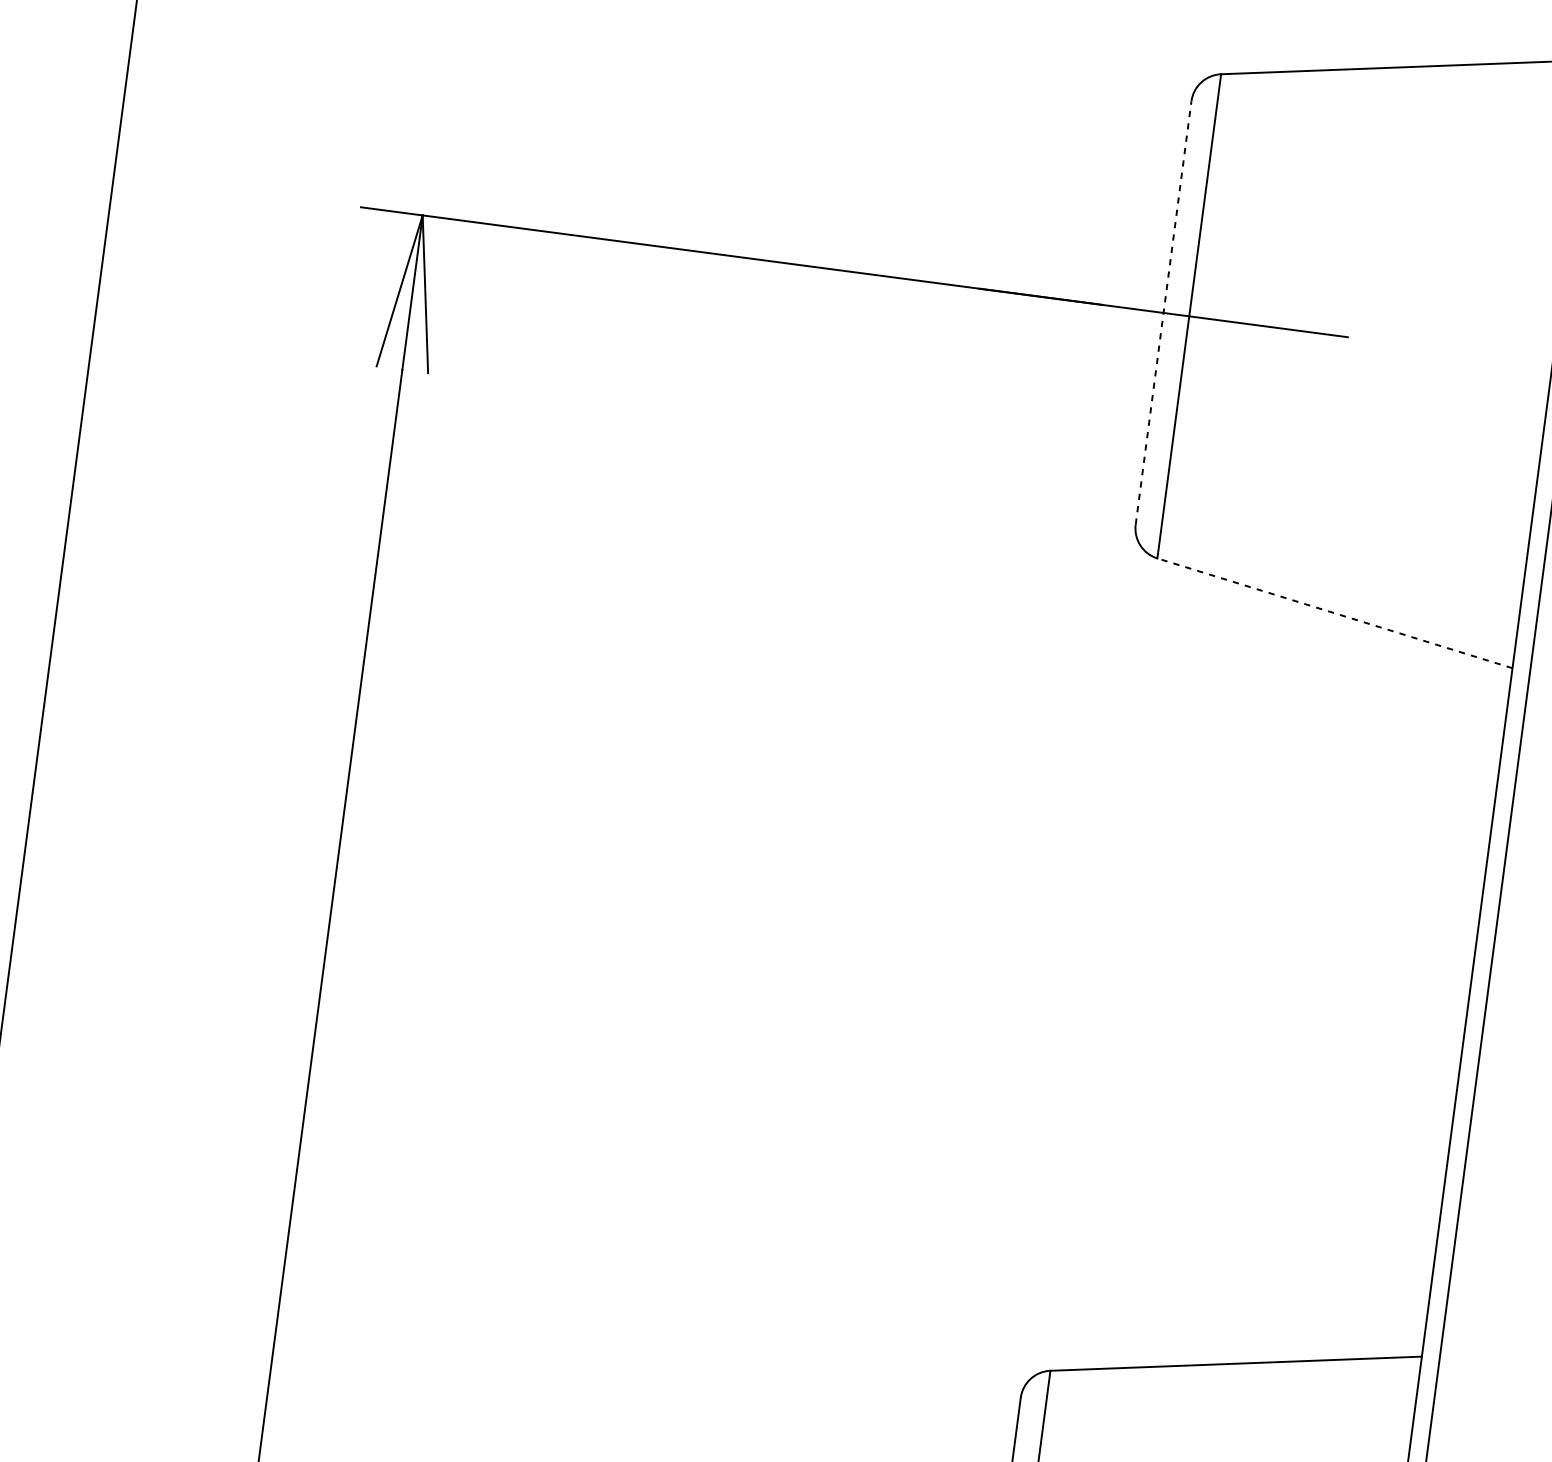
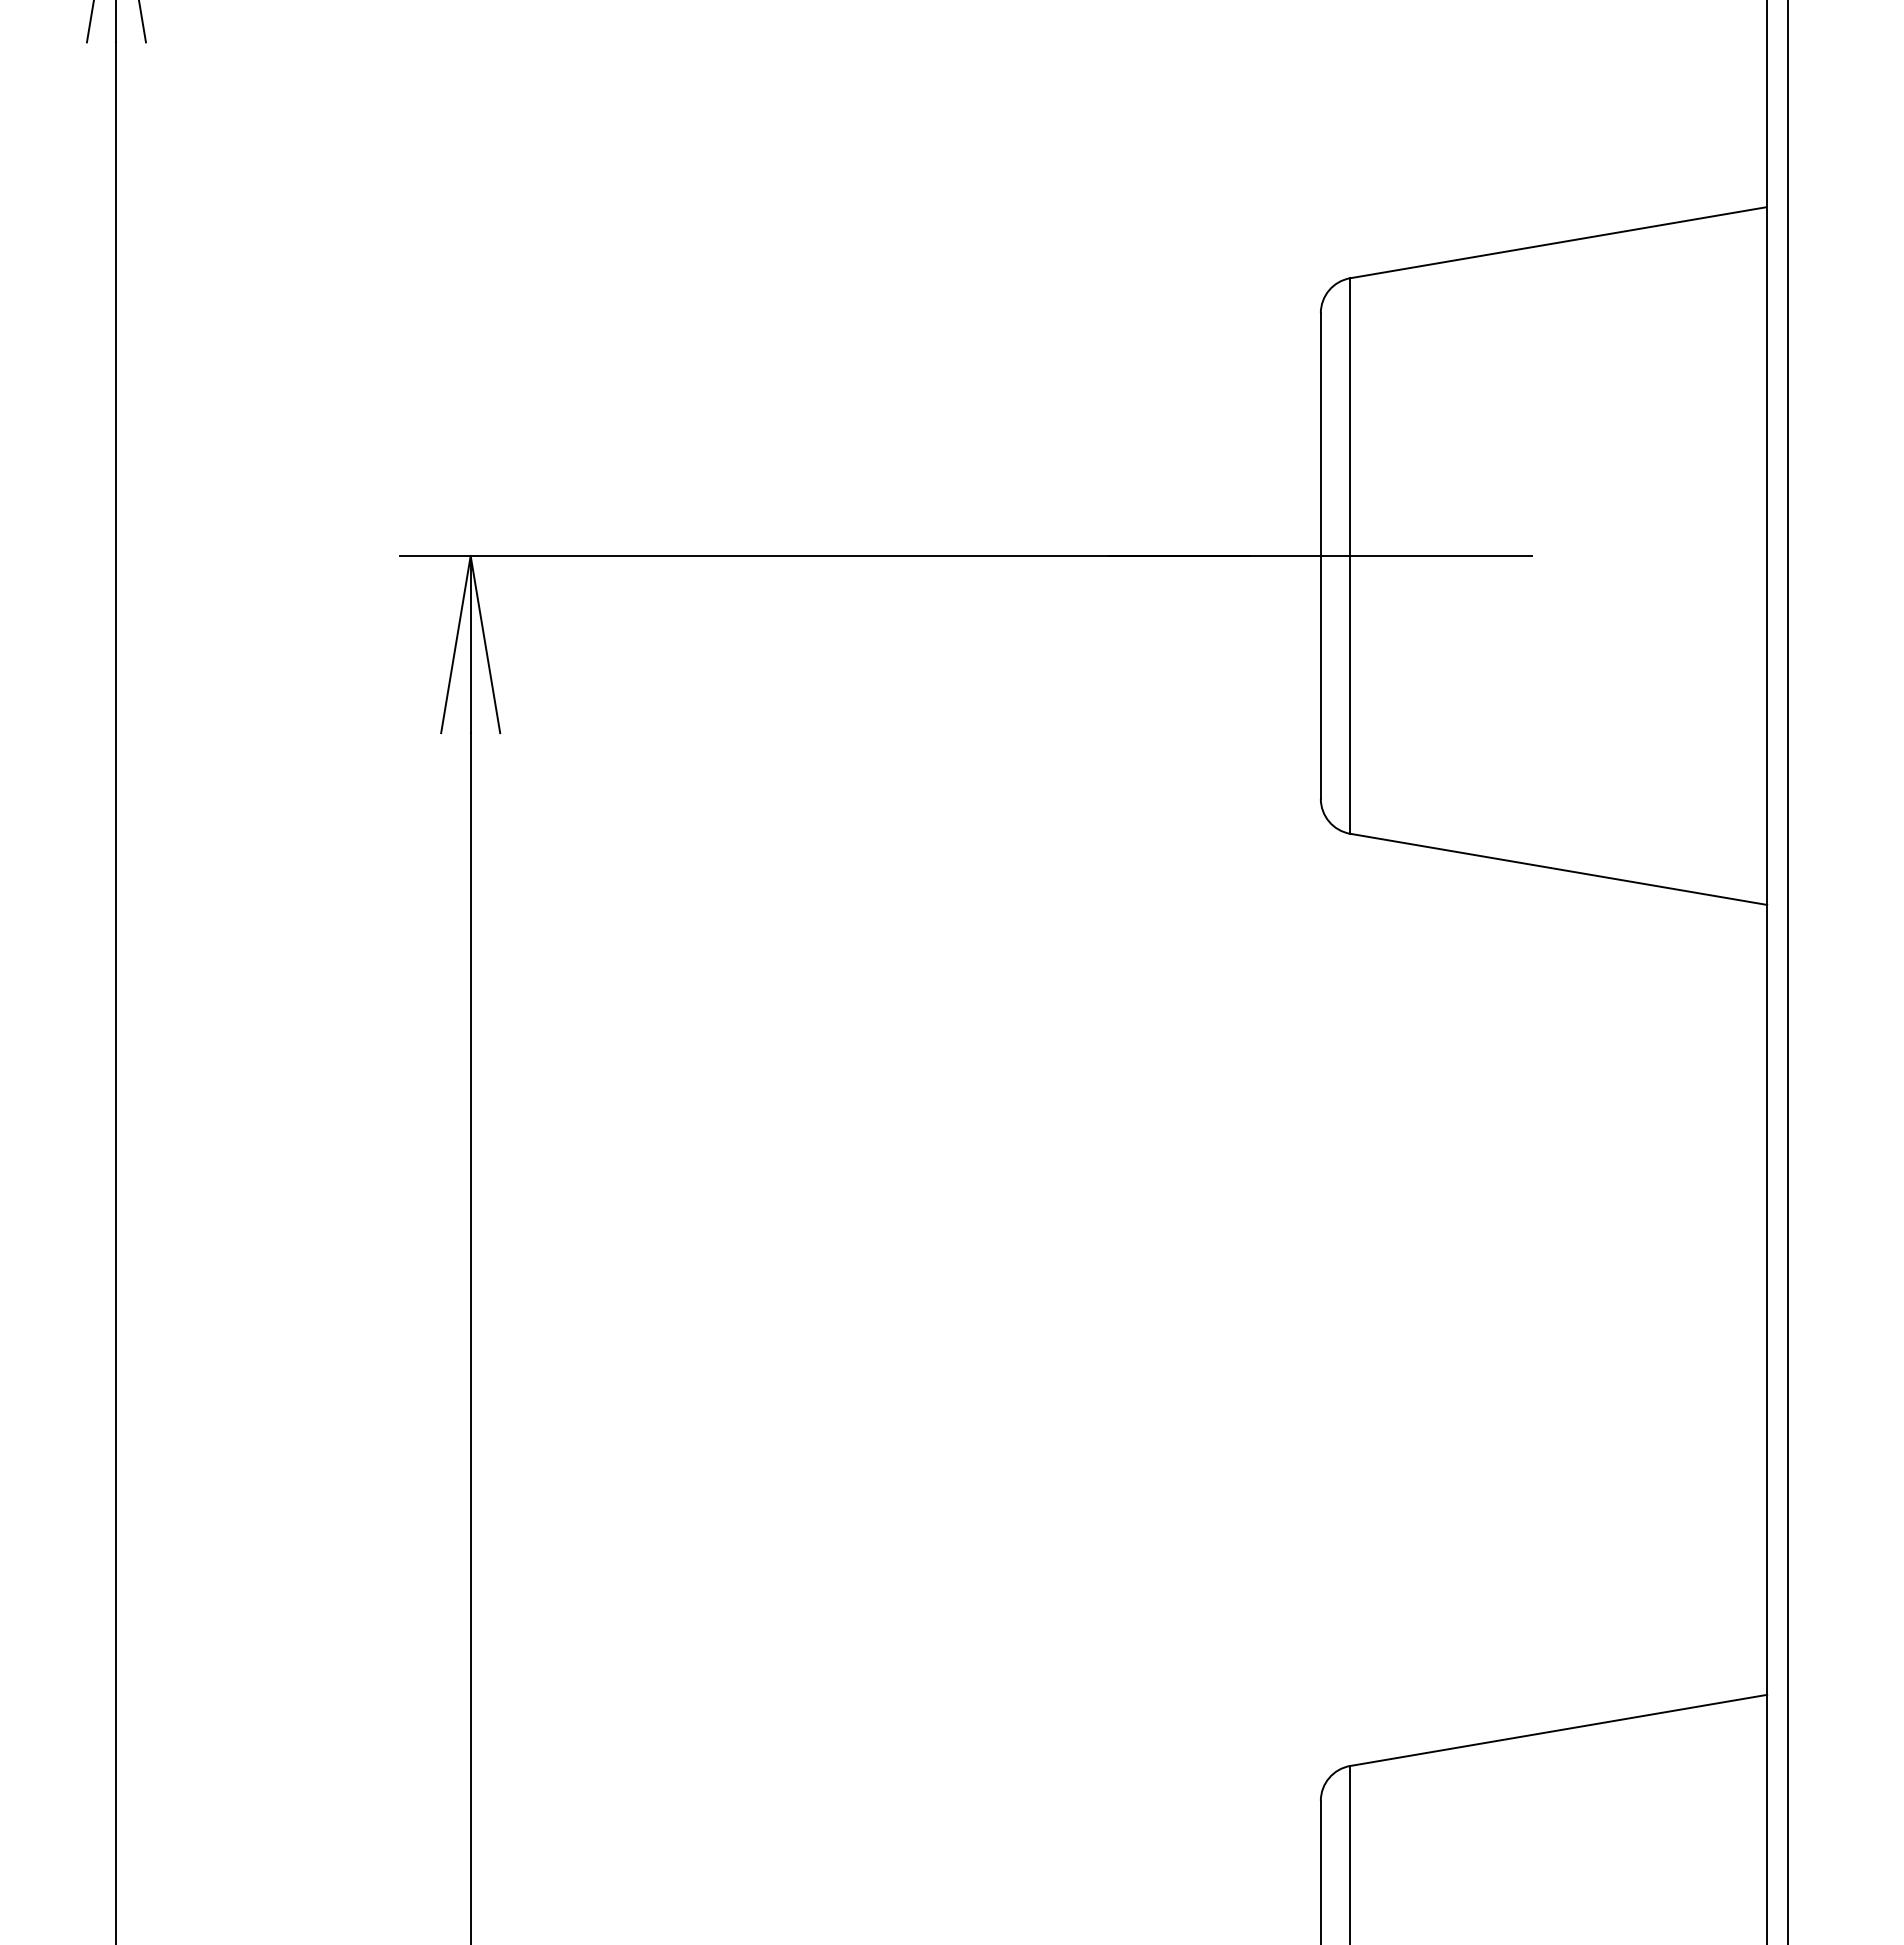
line: (1163, 313) -> (1320, 556), dashed -> solid
line: (1334, 613) -> (1558, 869), dashed -> solid

